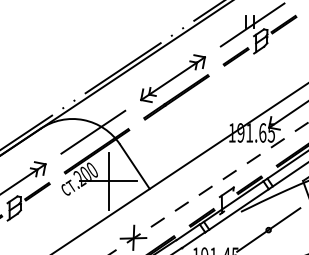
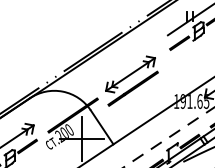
part: (169, 82) -> (127, 77), moved
line: (93, 131) -> (70, 100), removed

